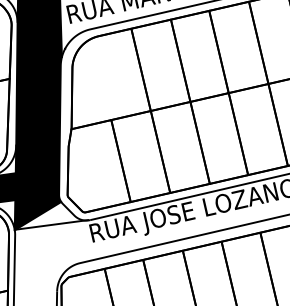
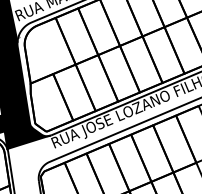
fill: (50, 216) -> (27, 137), added

